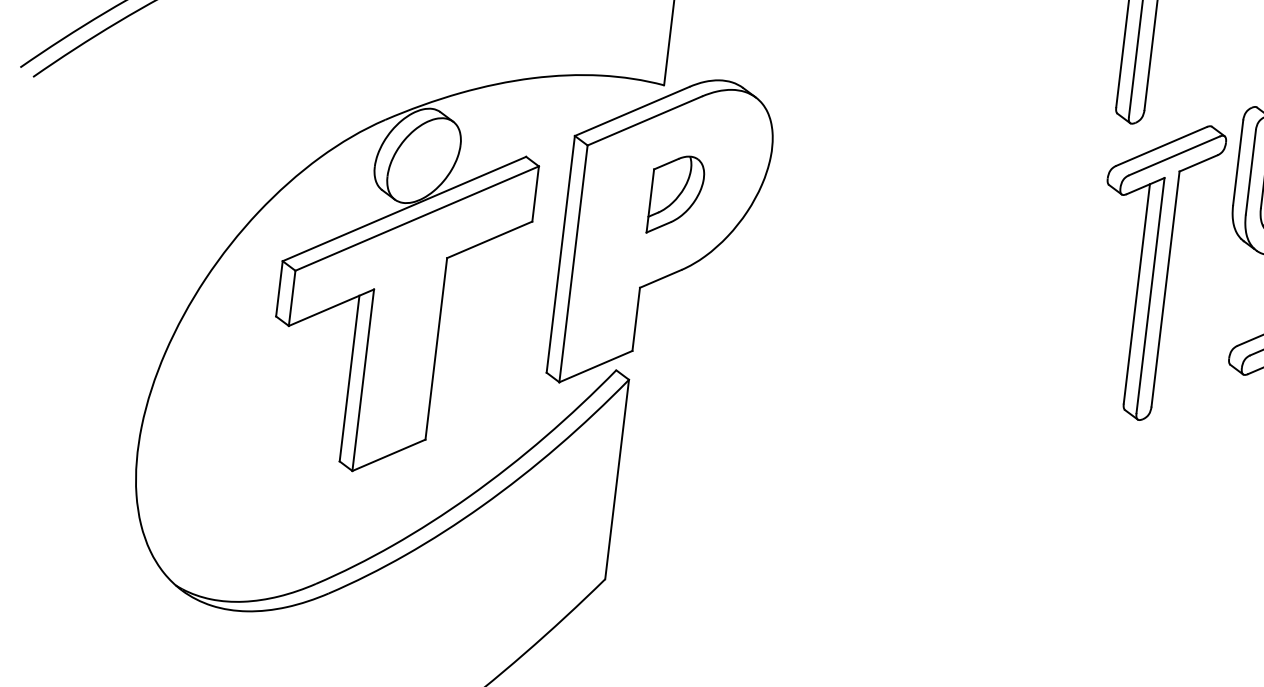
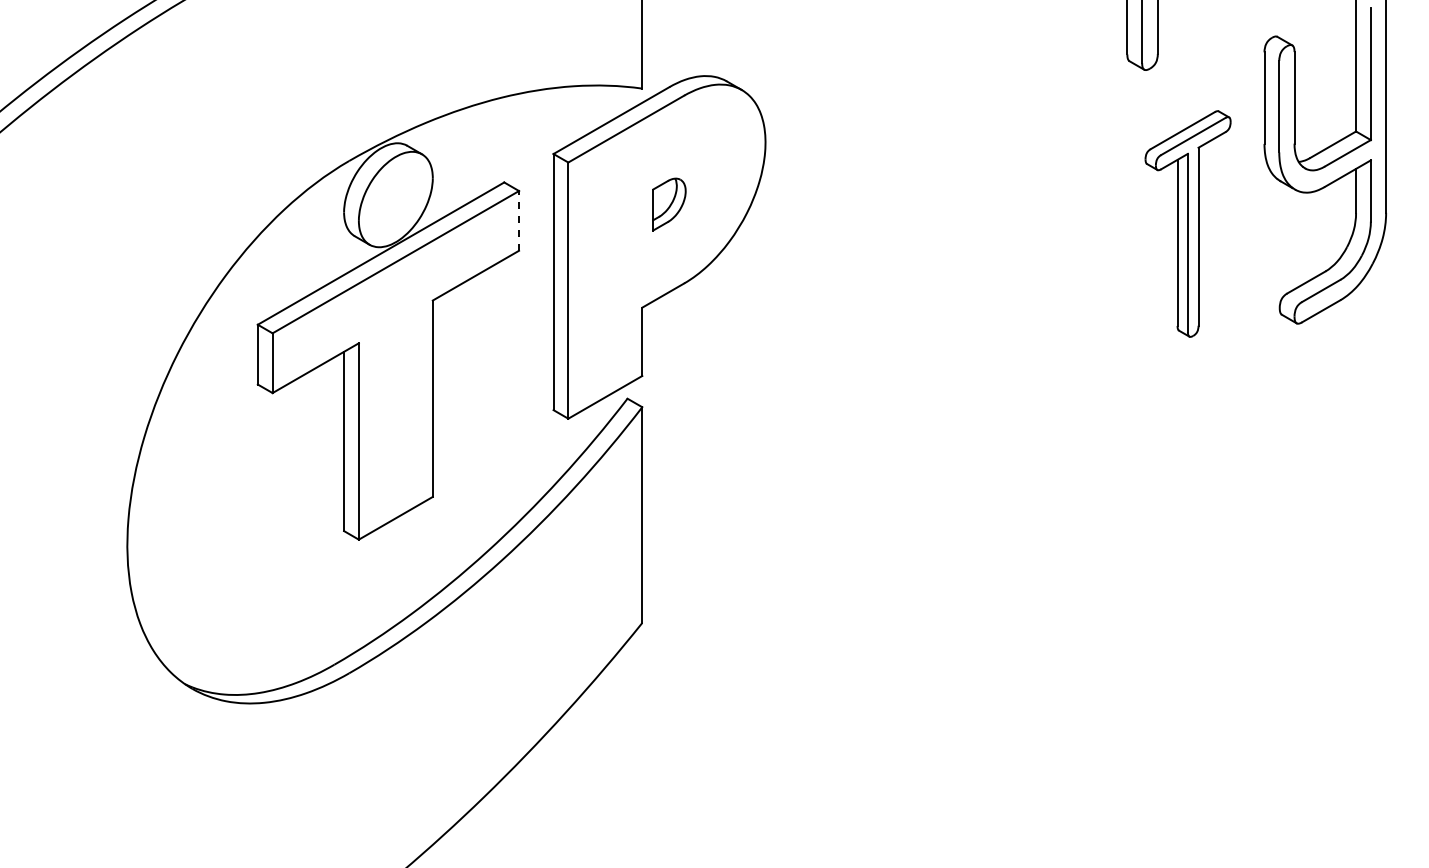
line: (536, 193) -> (519, 220), solid -> dashed
part: (676, 195) -> (669, 204), size x0.6
part: (1153, 270) -> (1187, 223), size x0.7

